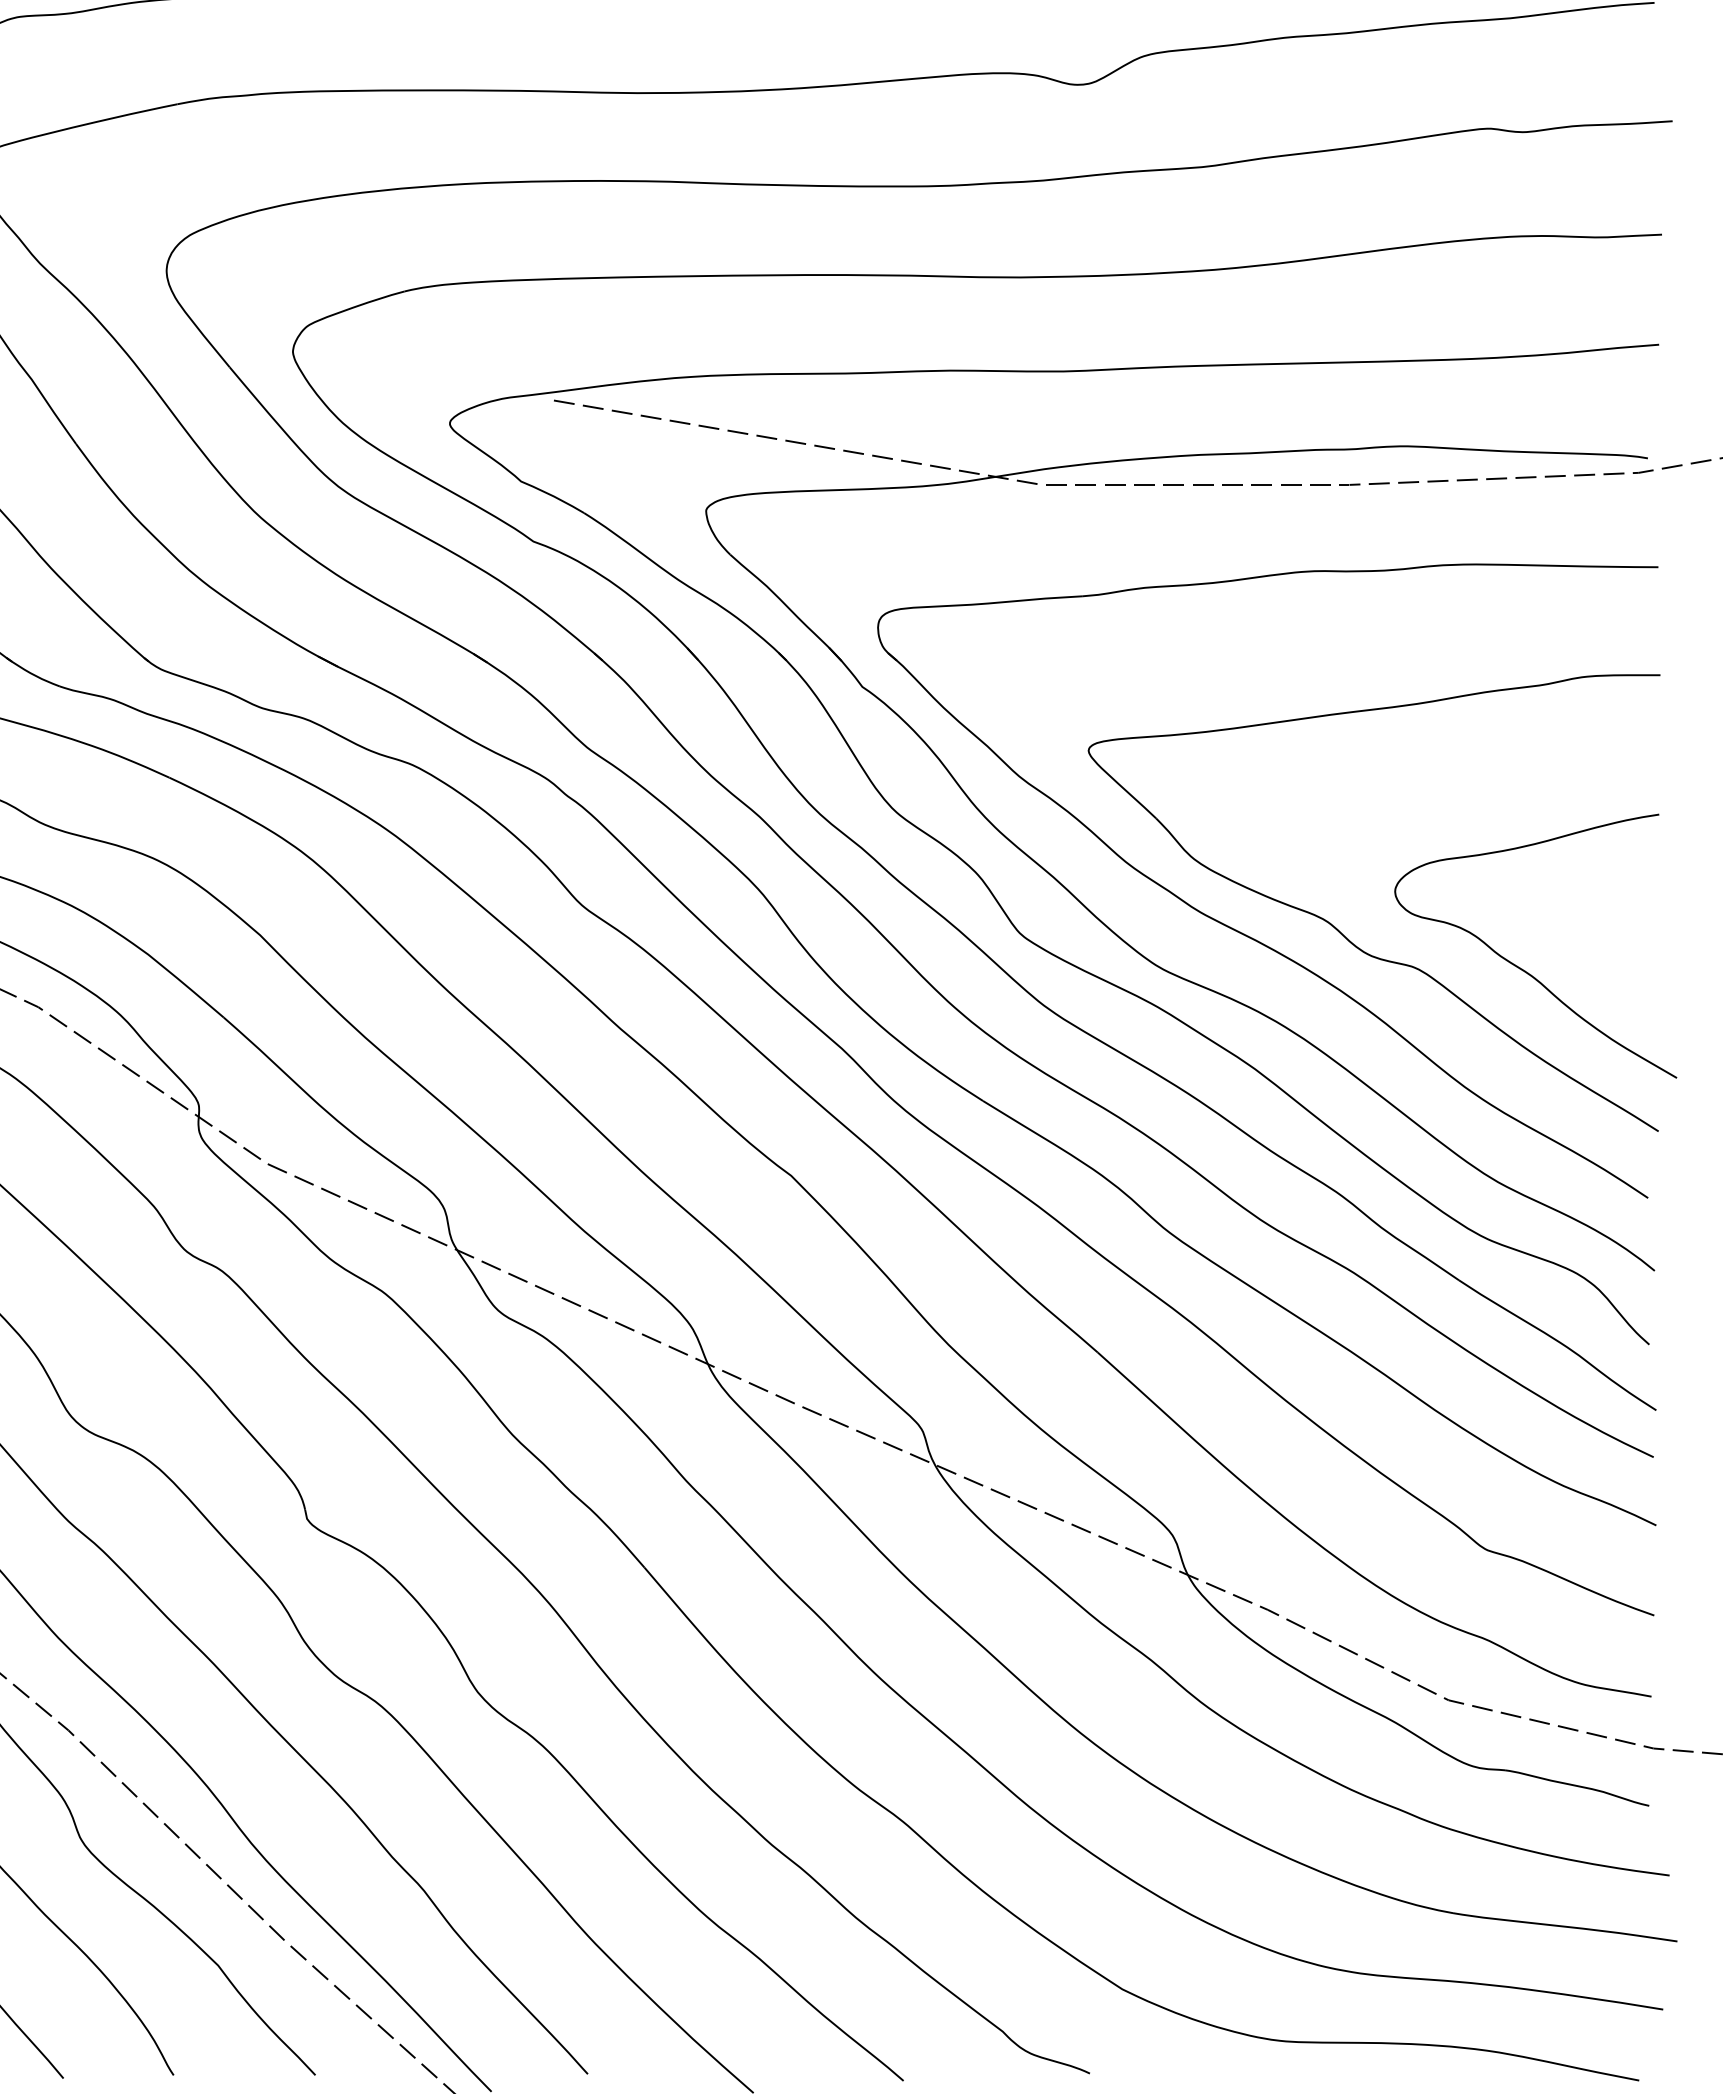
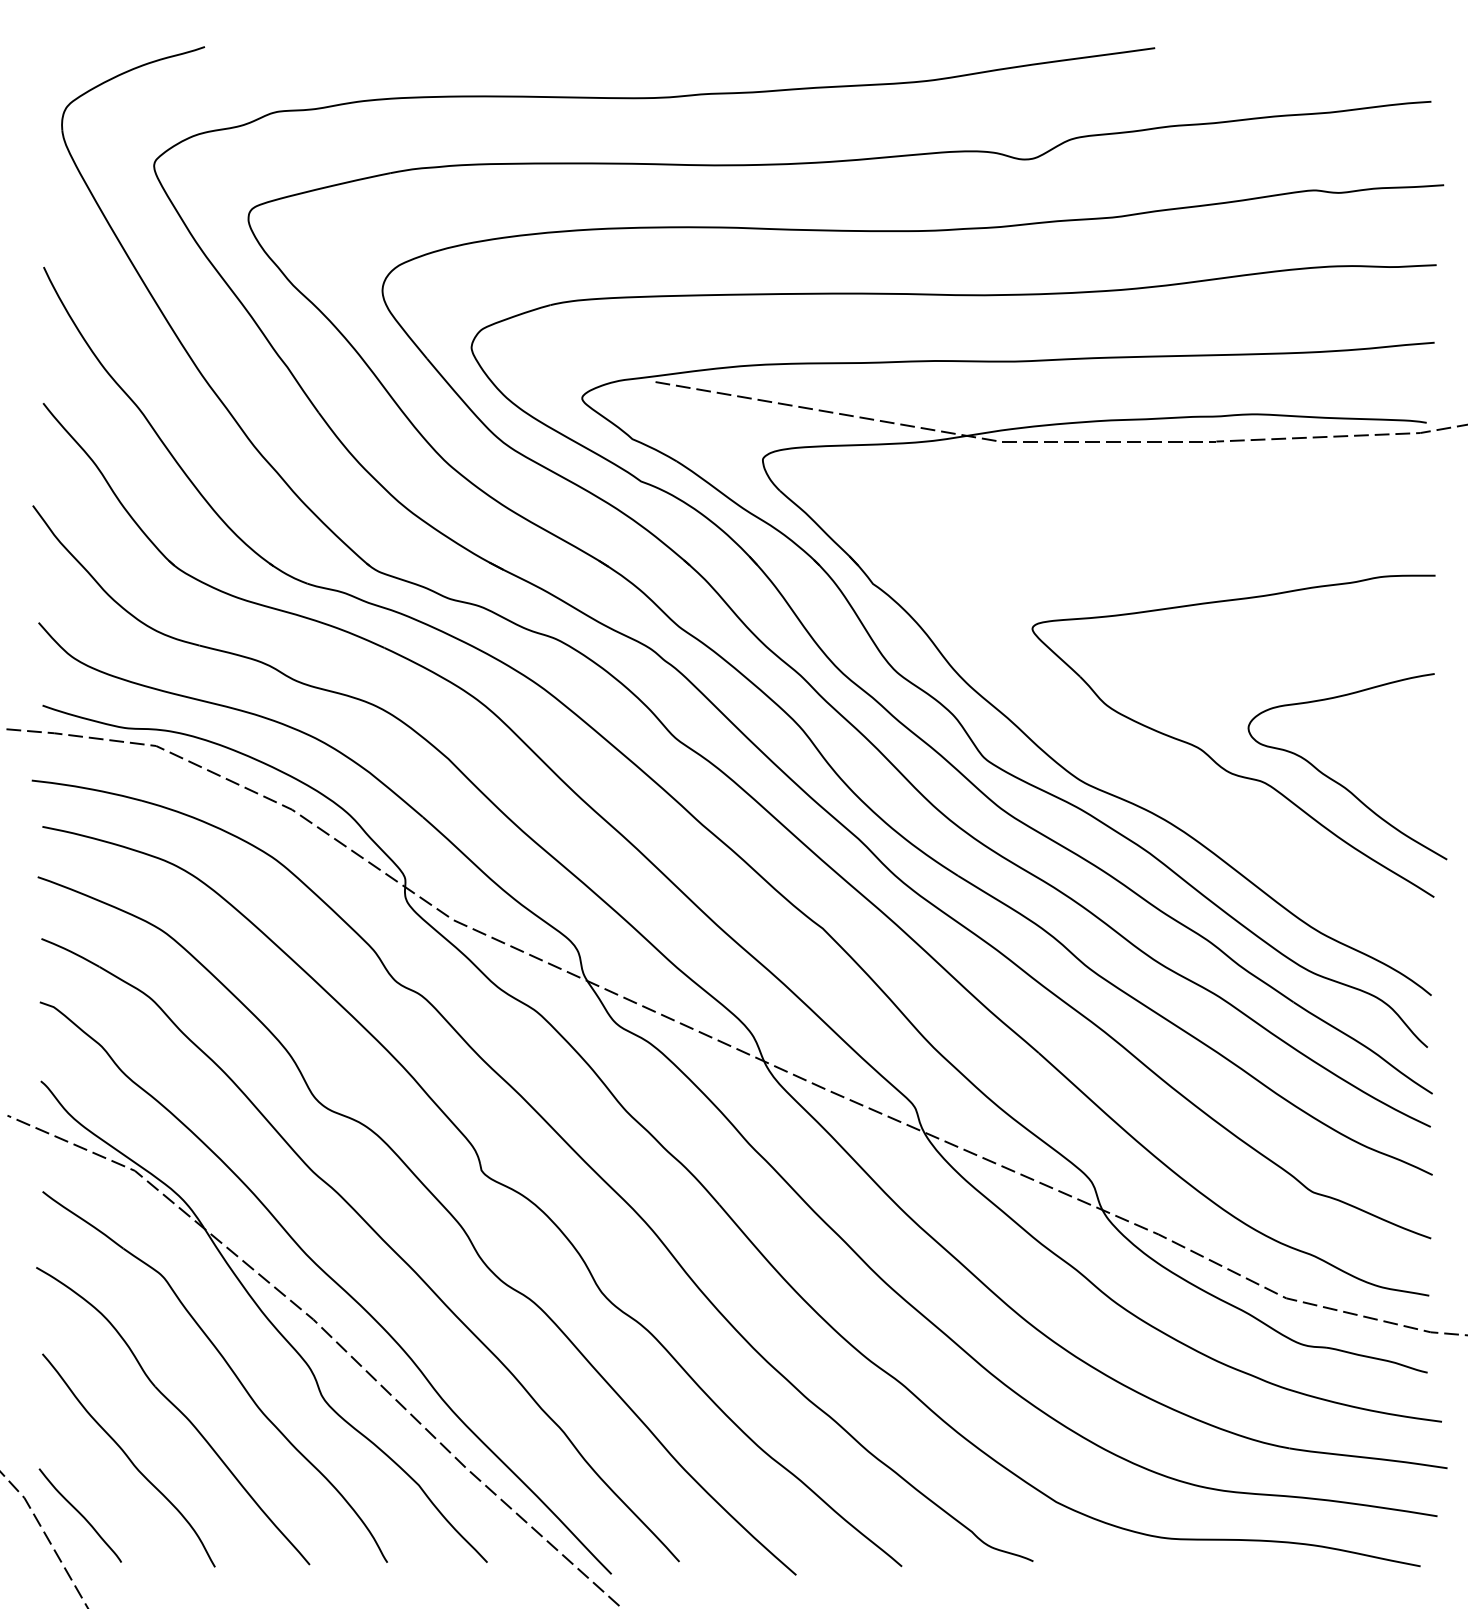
part: (1241, 931) -> (1140, 756), removed

